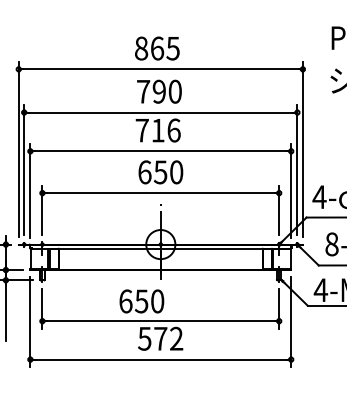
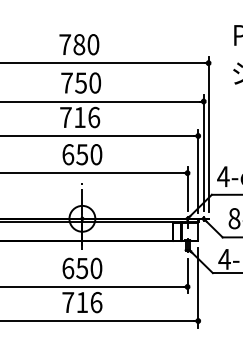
text: (157, 48) -> (79, 44), 865 -> 780
text: (158, 91) -> (80, 82), 790 -> 750
text: (141, 301) -> (82, 268), moved
text: (160, 338) -> (82, 302), 572 -> 716

